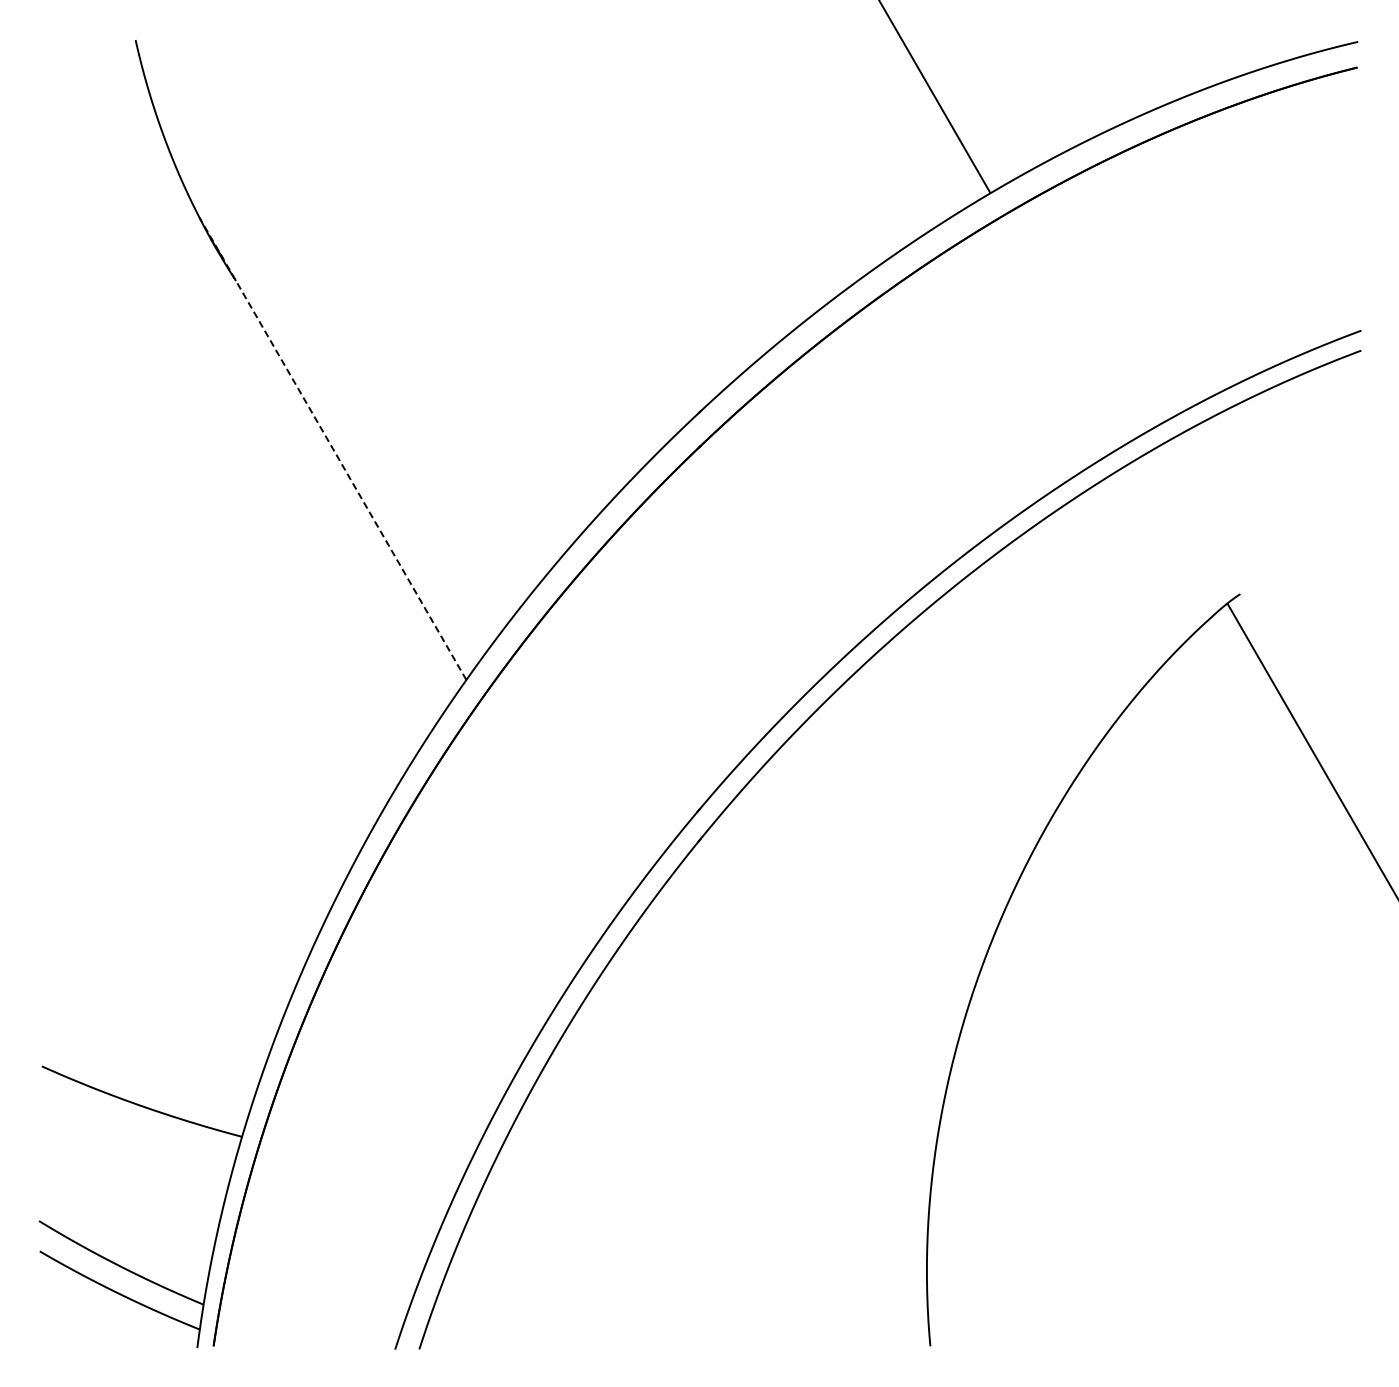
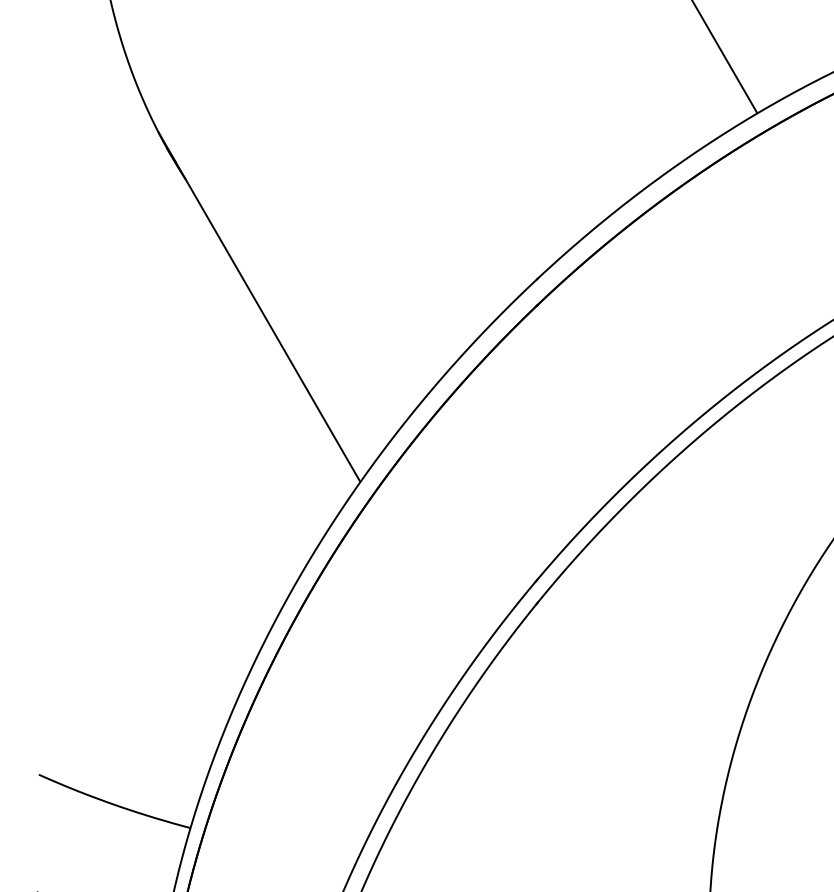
line: (332, 448) -> (259, 306), dashed -> solid

